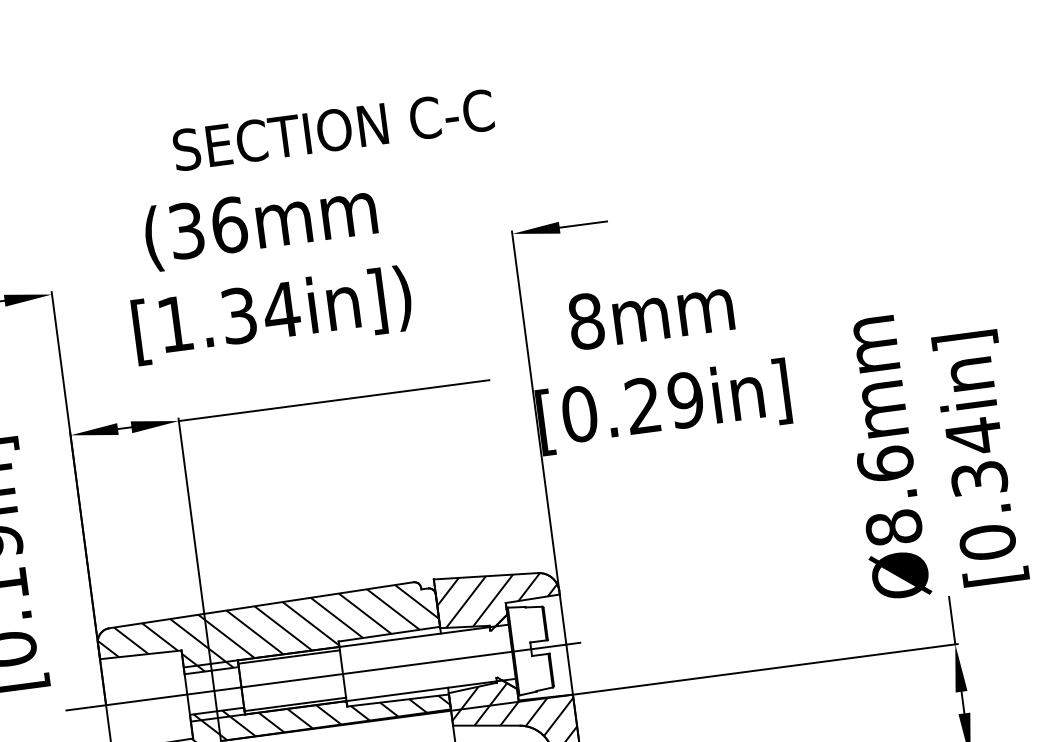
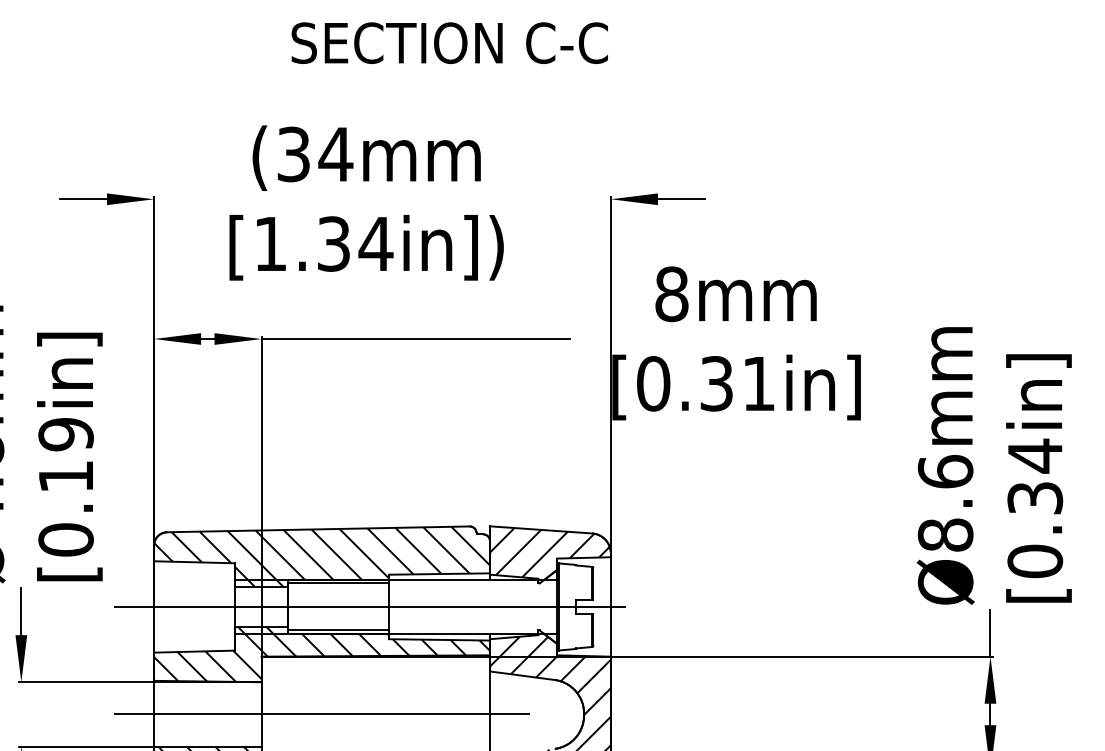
text: (333, 129) -> (449, 42), moved
text: (228, 225) -> (335, 154), (36mm -> (34mm
text: (664, 402) -> (737, 383), [0.29in] -> [0.31in]

